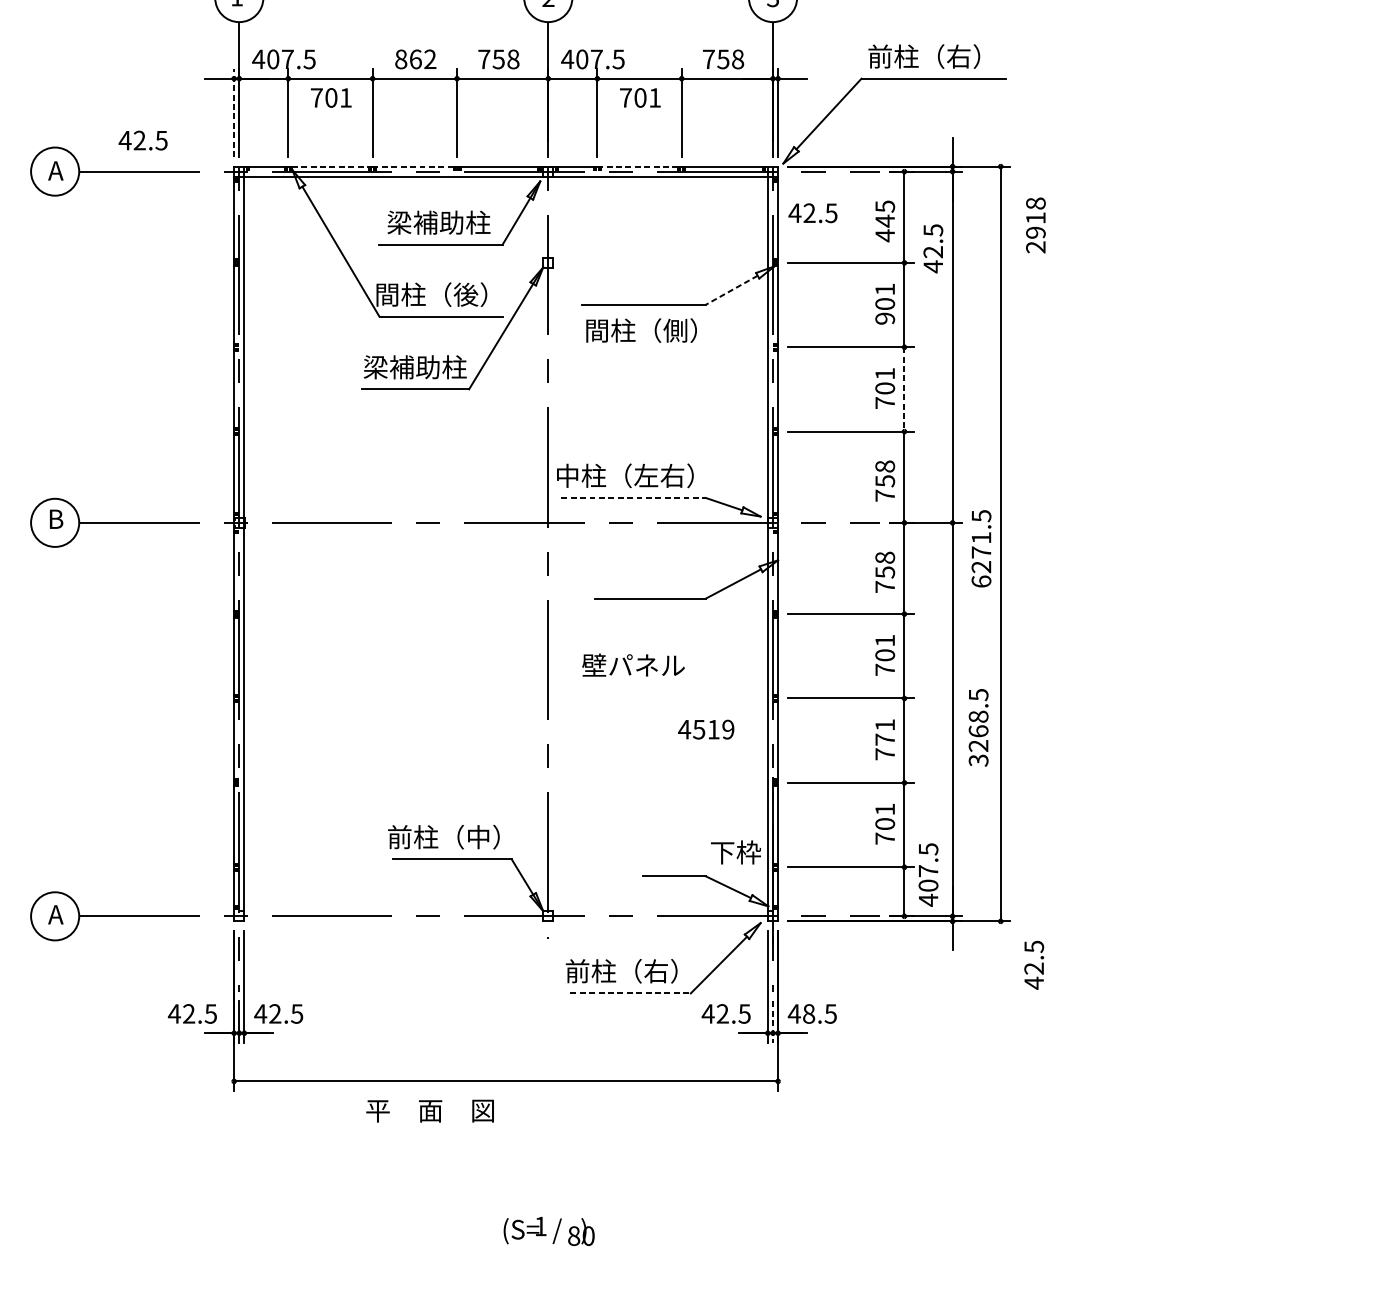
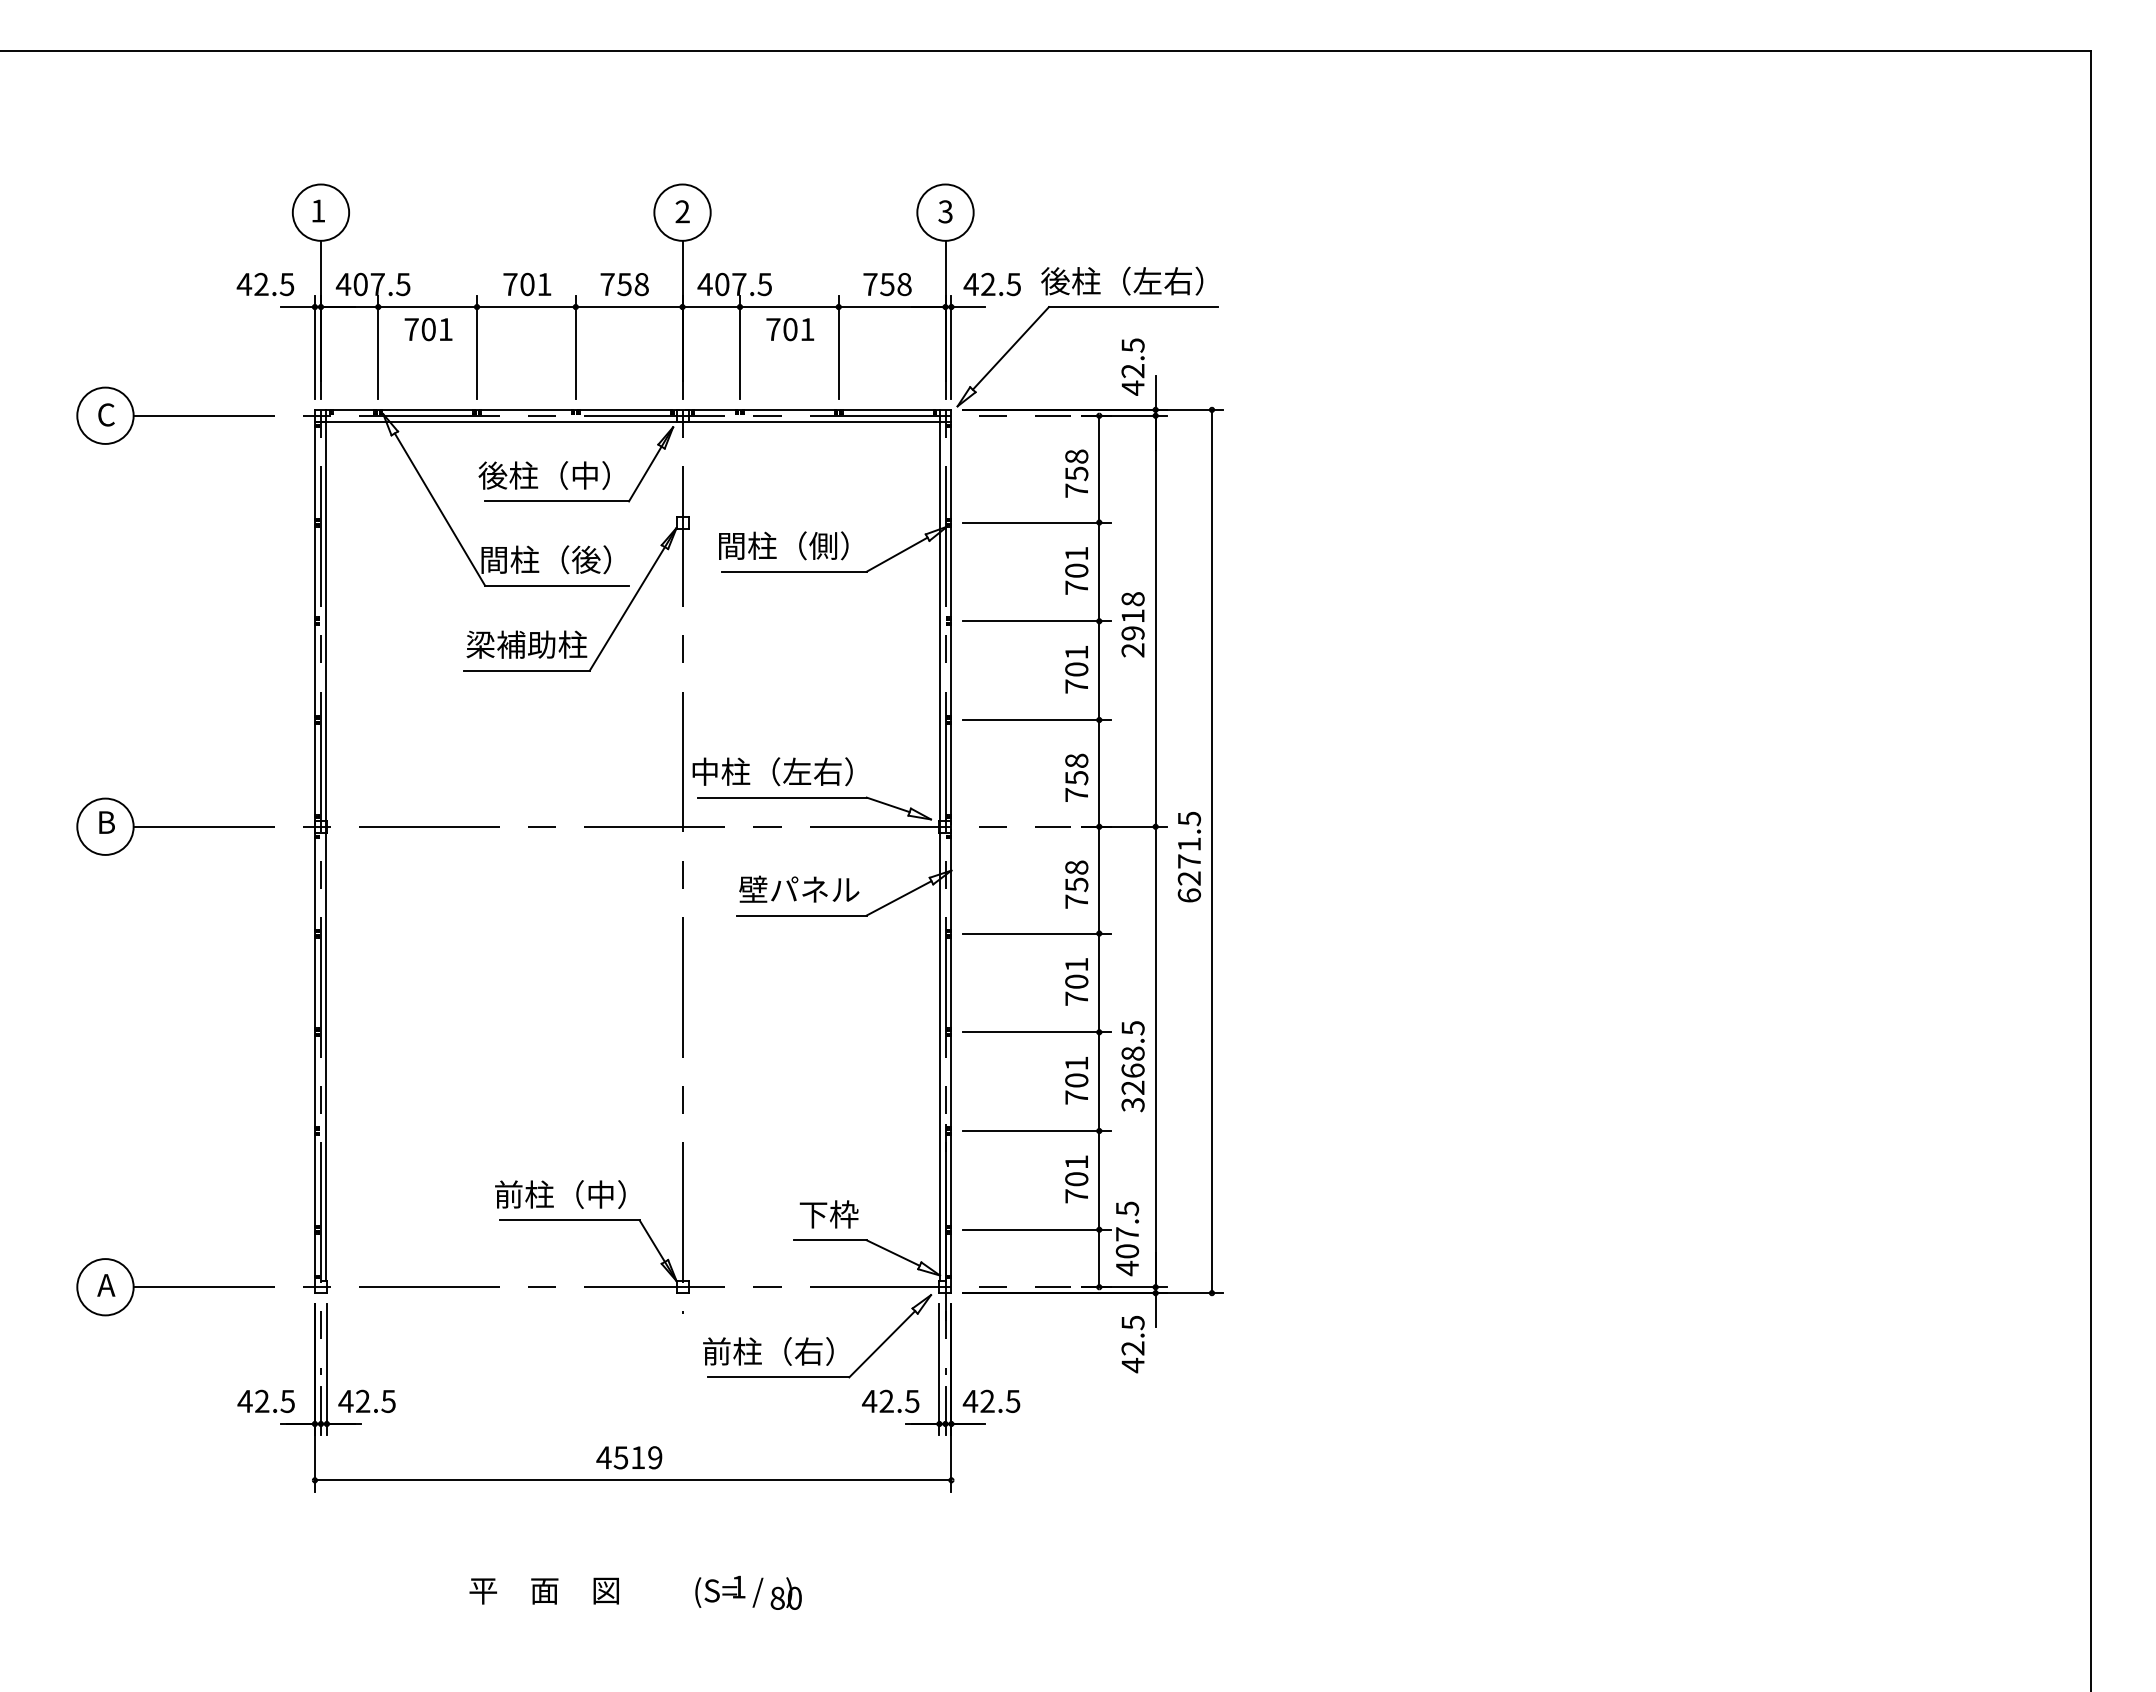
text: (924, 56) -> (1122, 280), 前柱（右） -> 後柱（左右）
text: (415, 59) -> (527, 284), 862 -> 701
line: (233, 112) -> (314, 346), dashed -> solid
text: (143, 140) -> (265, 284), moved
line: (331, 166) -> (428, 409), dashed -> solid
line: (414, 166) -> (525, 409), dashed -> solid
line: (638, 166) -> (788, 409), dashed -> solid
text: (56, 170) -> (106, 414), A -> C
text: (812, 213) -> (991, 284), moved
text: (884, 220) -> (1076, 473), 445 -> 758
text: (432, 222) -> (546, 475), 梁補助柱 -> 後柱（中）
text: (1035, 225) -> (1132, 624), moved
text: (932, 248) -> (1132, 366), moved
line: (732, 290) -> (897, 554), dashed -> solid
text: (884, 318) -> (1076, 587), 901 -> 701
text: (641, 330) -> (783, 545), moved
line: (904, 390) -> (1099, 671), dashed -> solid
line: (633, 497) -> (782, 797), dashed -> solid
text: (633, 664) -> (799, 888), moved
text: (978, 727) -> (1132, 1066), moved
text: (706, 729) -> (629, 1457), moved
text: (884, 739) -> (1076, 1080), 771 -> 701
text: (735, 852) -> (828, 1214), moved
text: (1033, 965) -> (1132, 1344), moved
line: (631, 993) -> (779, 1377), dashed -> solid
text: (808, 1014) -> (987, 1401), 48.5 -> 42.5
line: (773, 1022) -> (945, 1411), dashed -> solid
text: (429, 1110) -> (543, 1590), moved
text: (549, 1231) -> (748, 1592), moved

